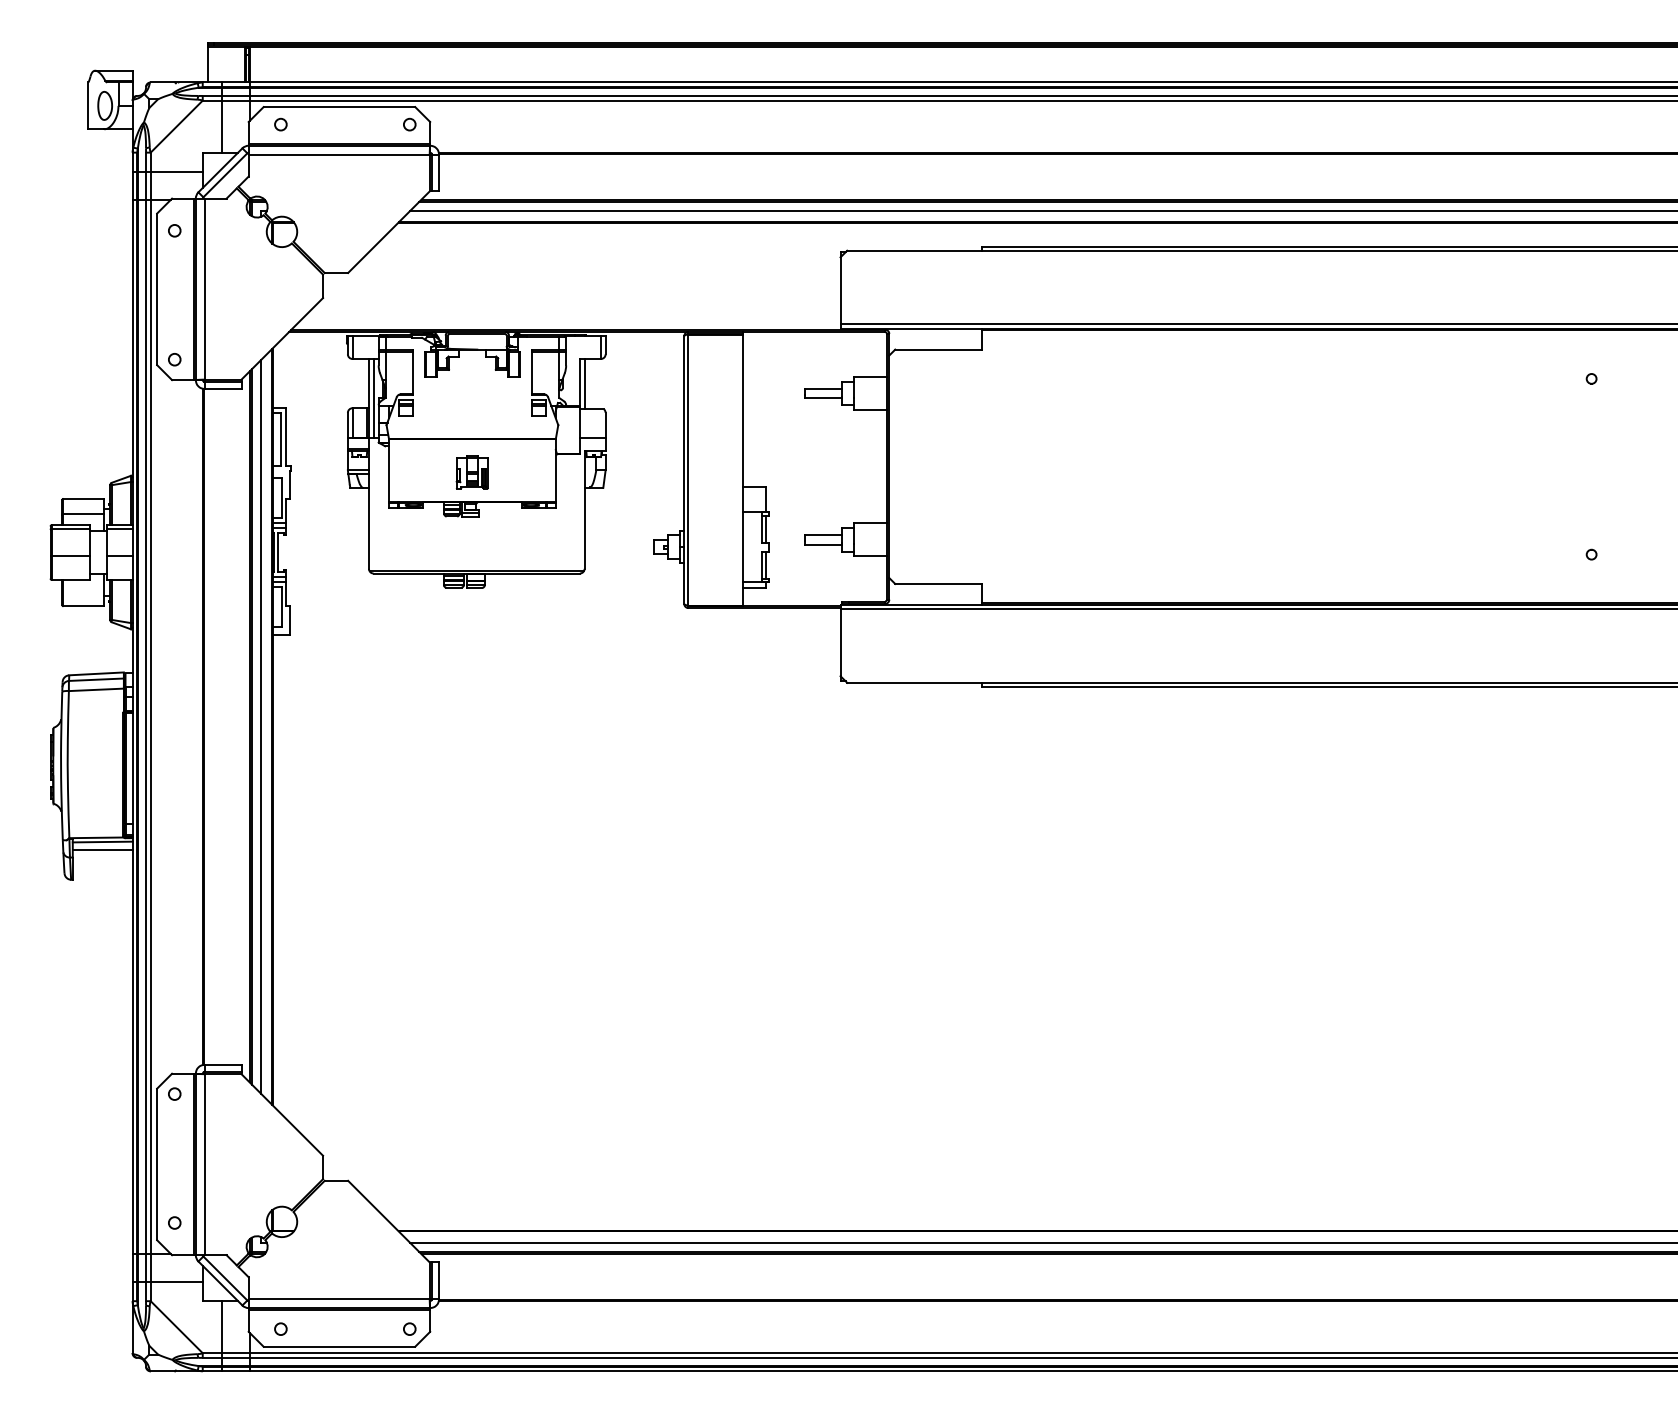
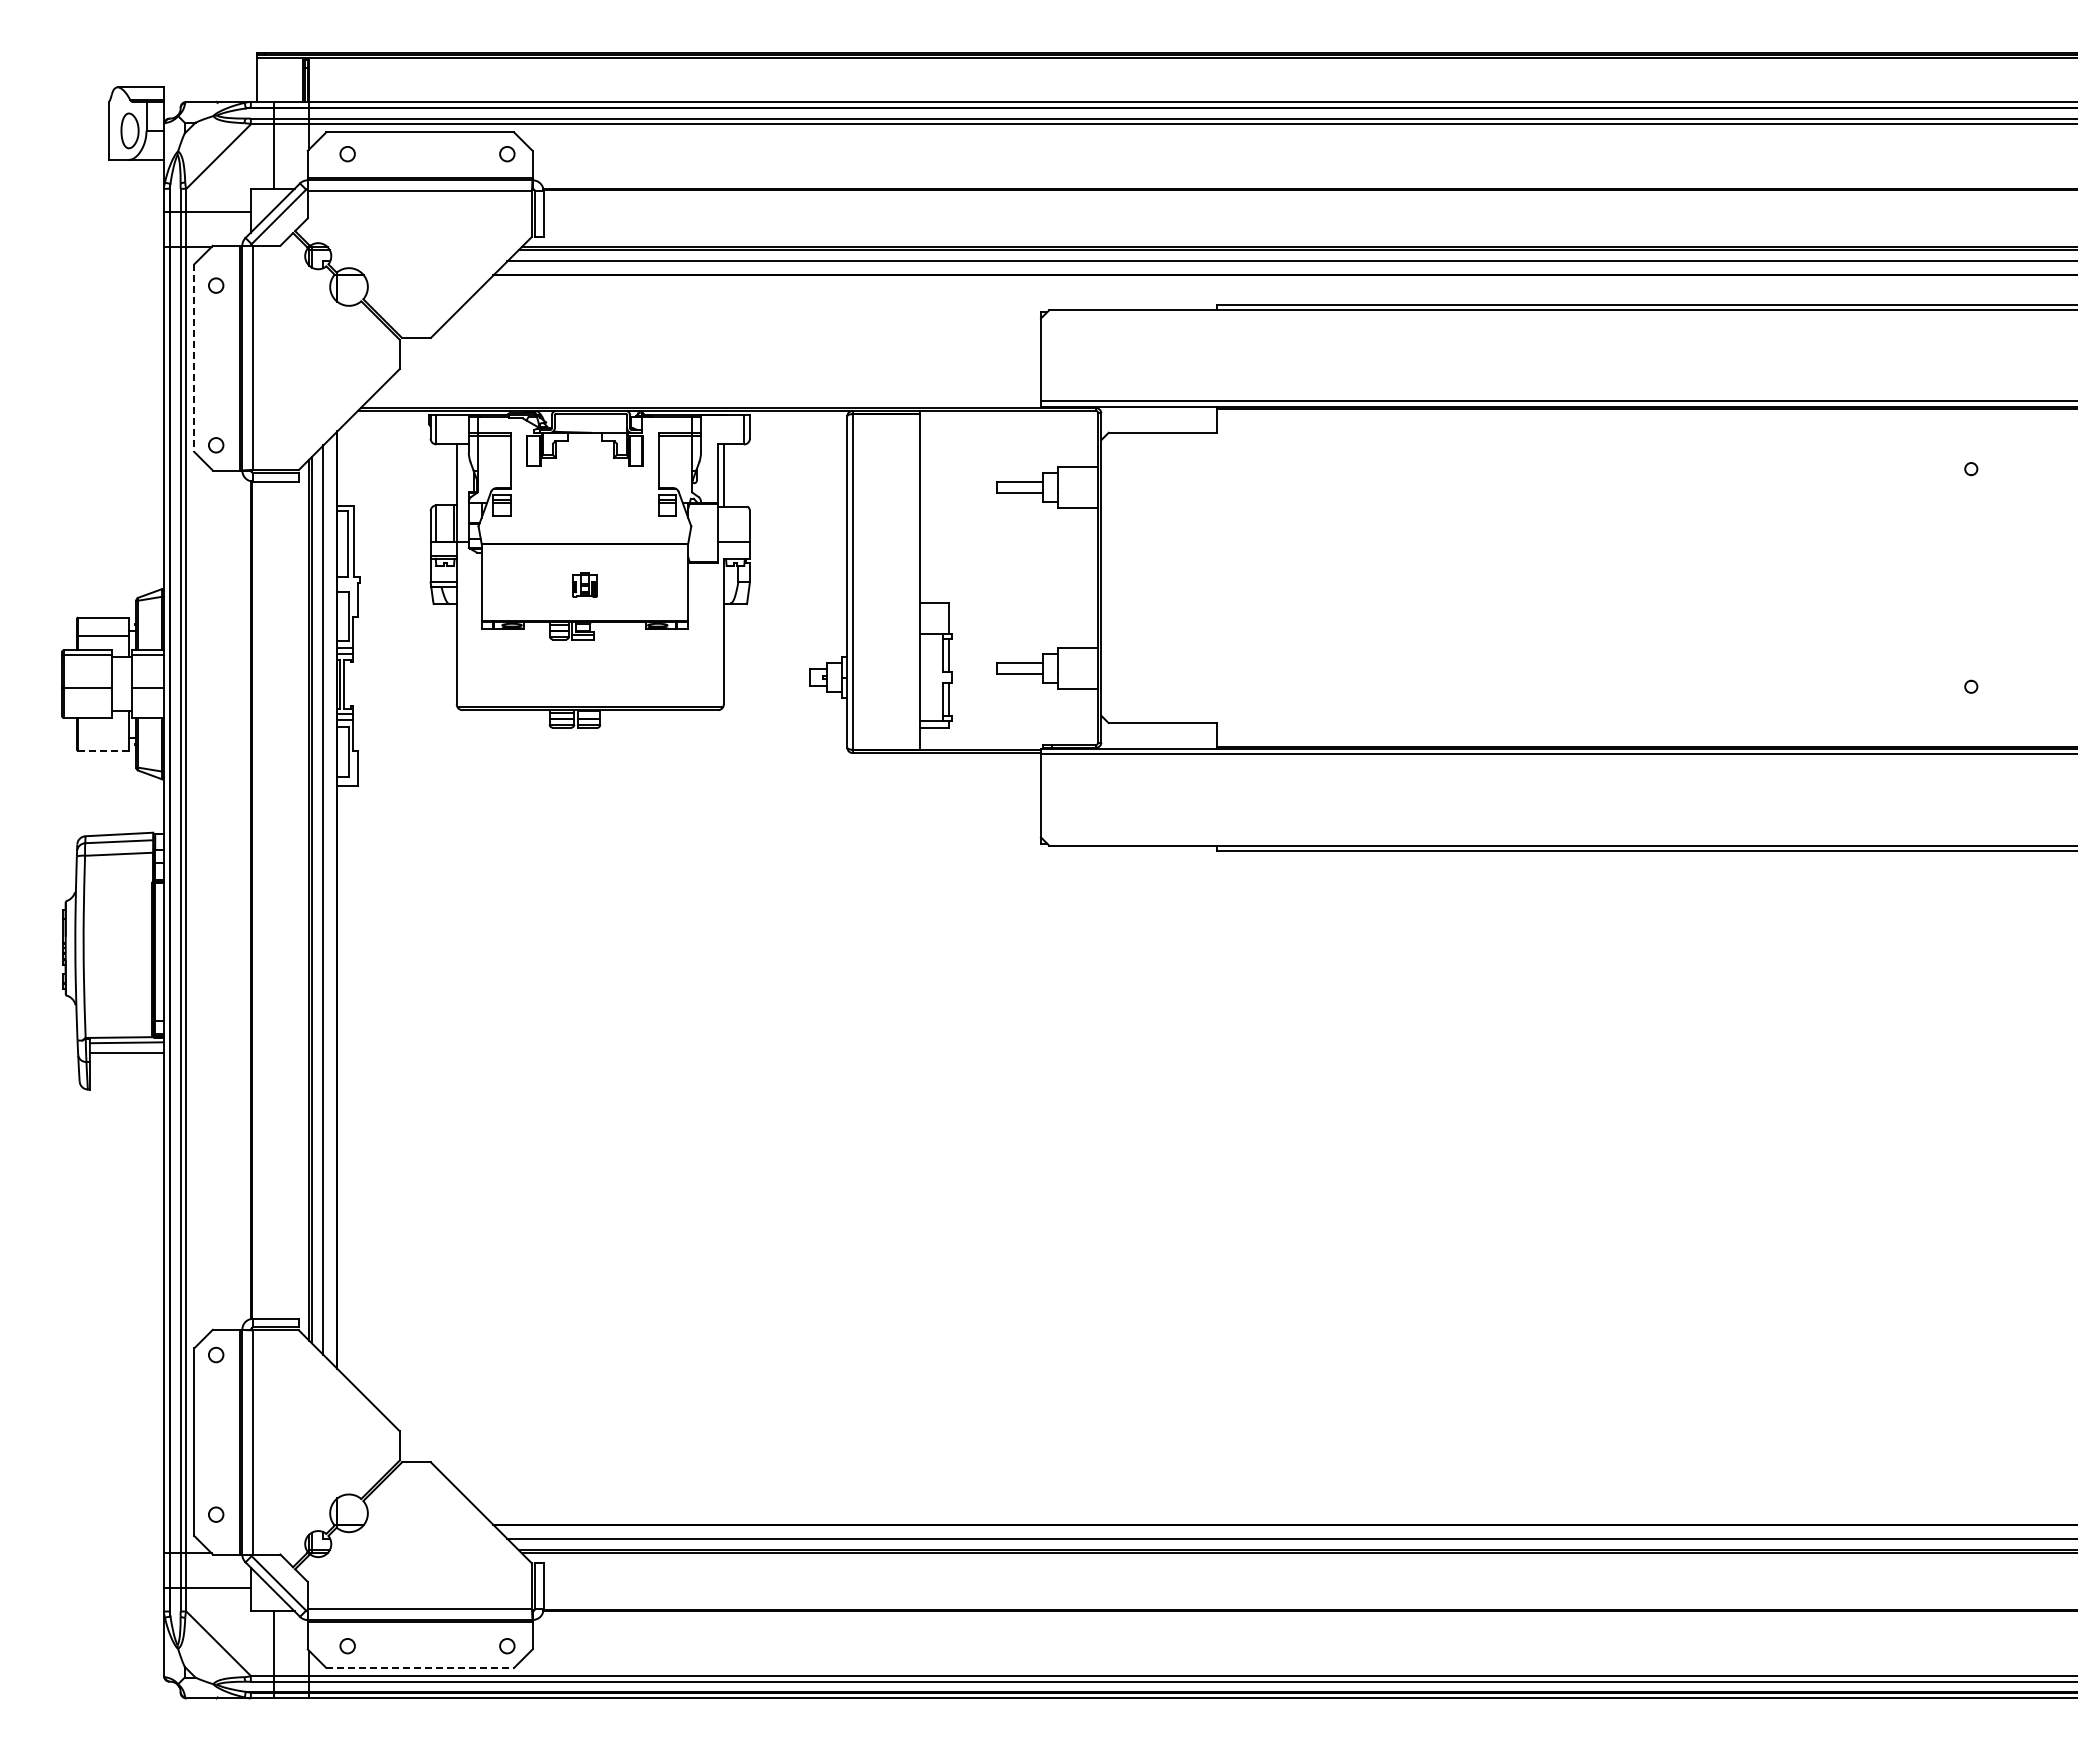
line: (157, 289) -> (194, 358), solid -> dashed
line: (373, 397) -> (462, 492), removed
part: (472, 472) -> (584, 584), size x0.6
line: (83, 606) -> (103, 750), solid -> dashed
line: (339, 1346) -> (420, 1667), solid -> dashed

